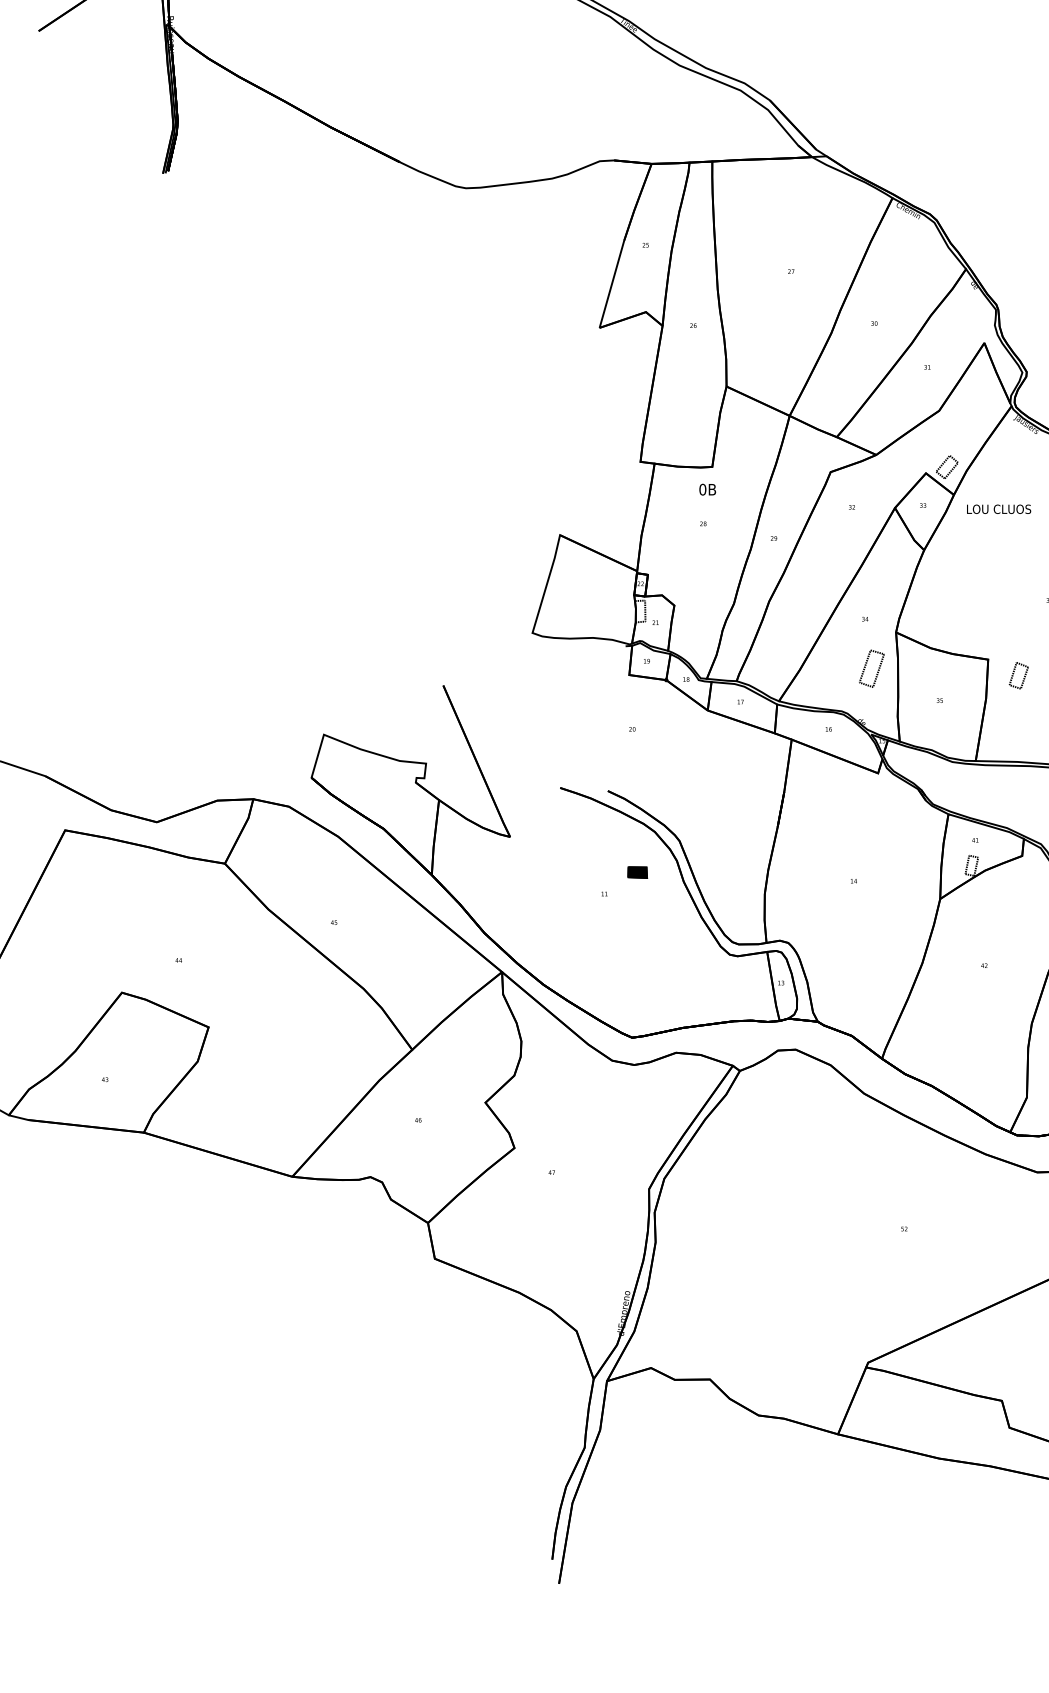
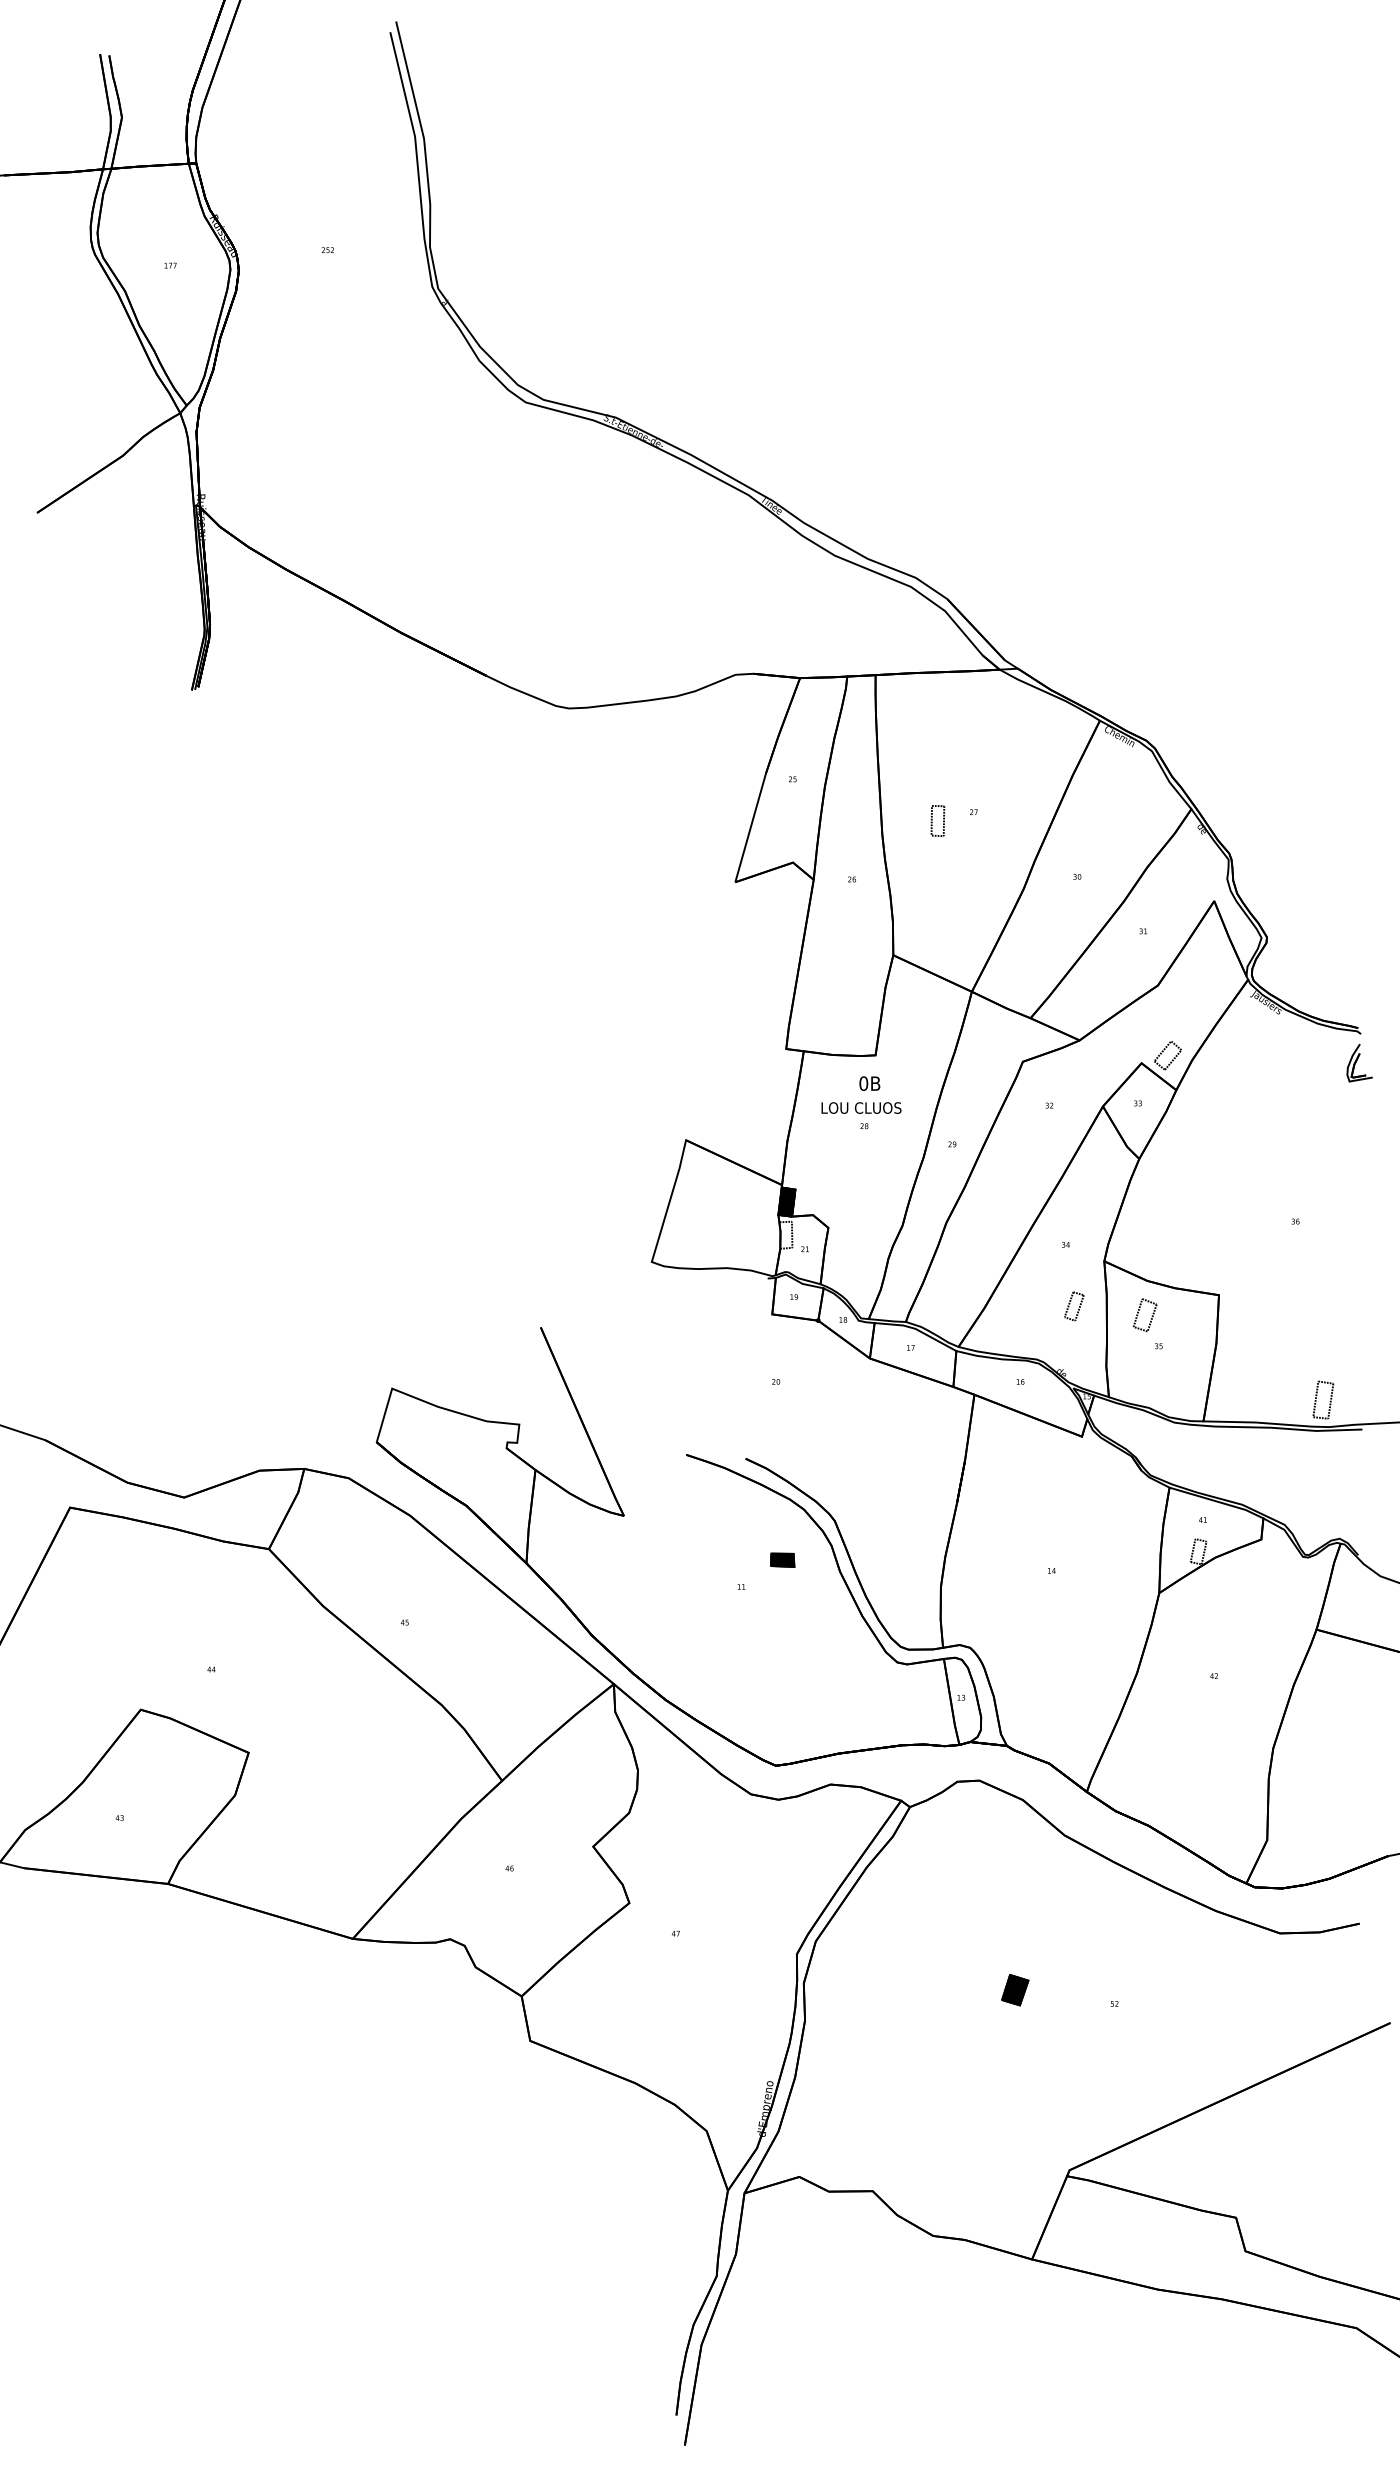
part: (762, 278) -> (937, 820), added
text: (999, 508) -> (861, 1107), moved
fill: (640, 584) -> (786, 1201), added
part: (872, 668) -> (1074, 1306), size x0.62
part: (1018, 675) -> (1144, 1315), moved
part: (824, 1218) -> (1015, 1990), added

